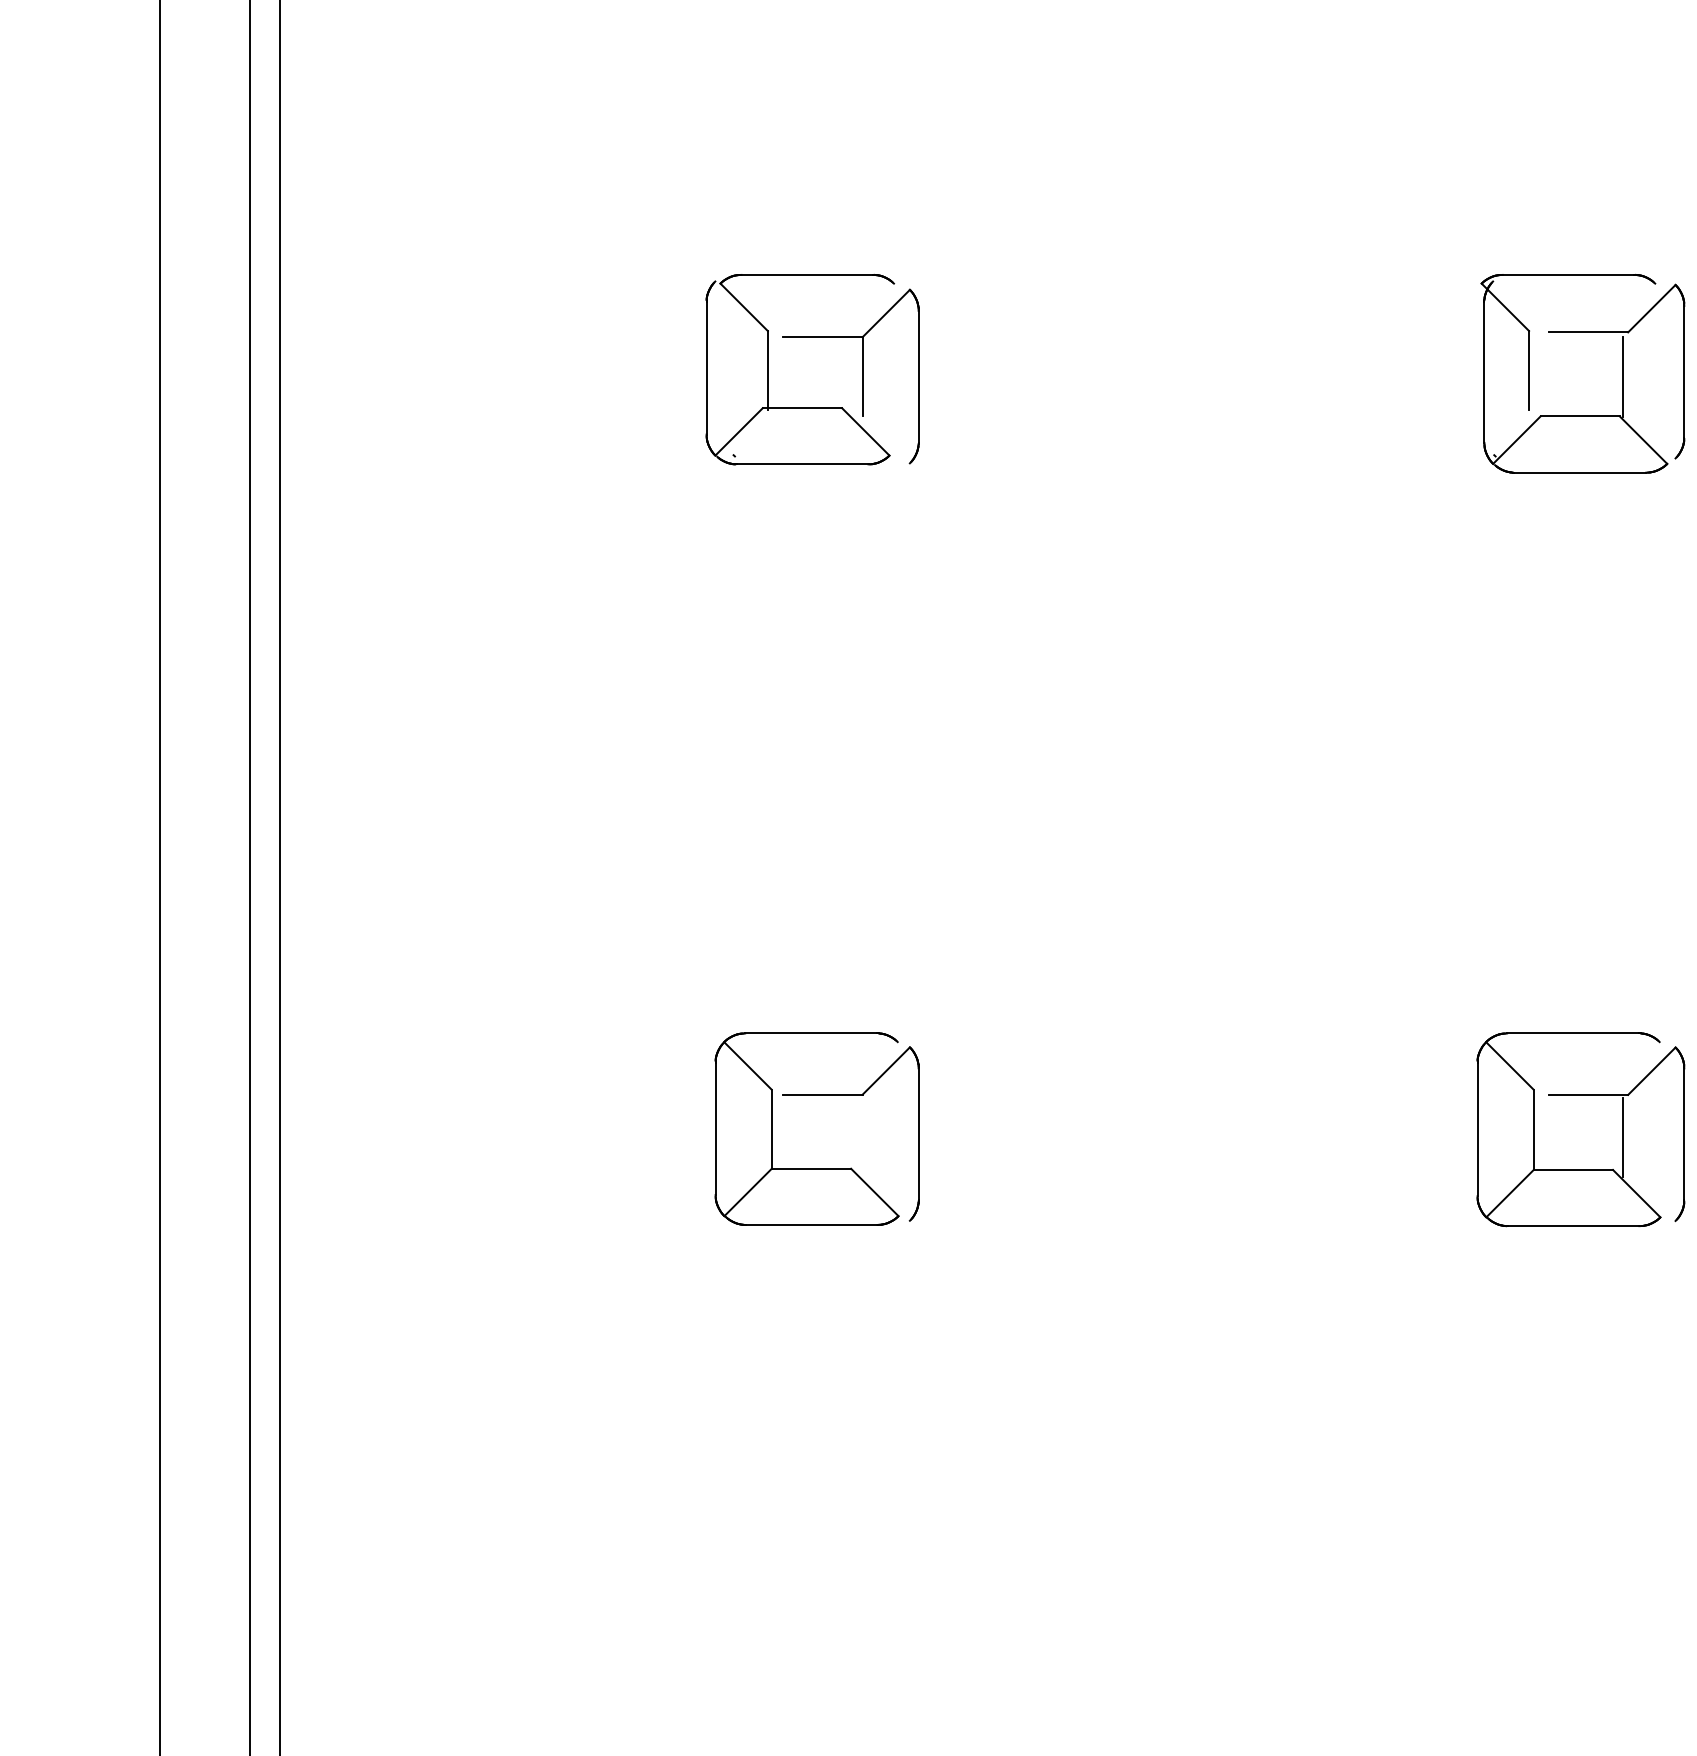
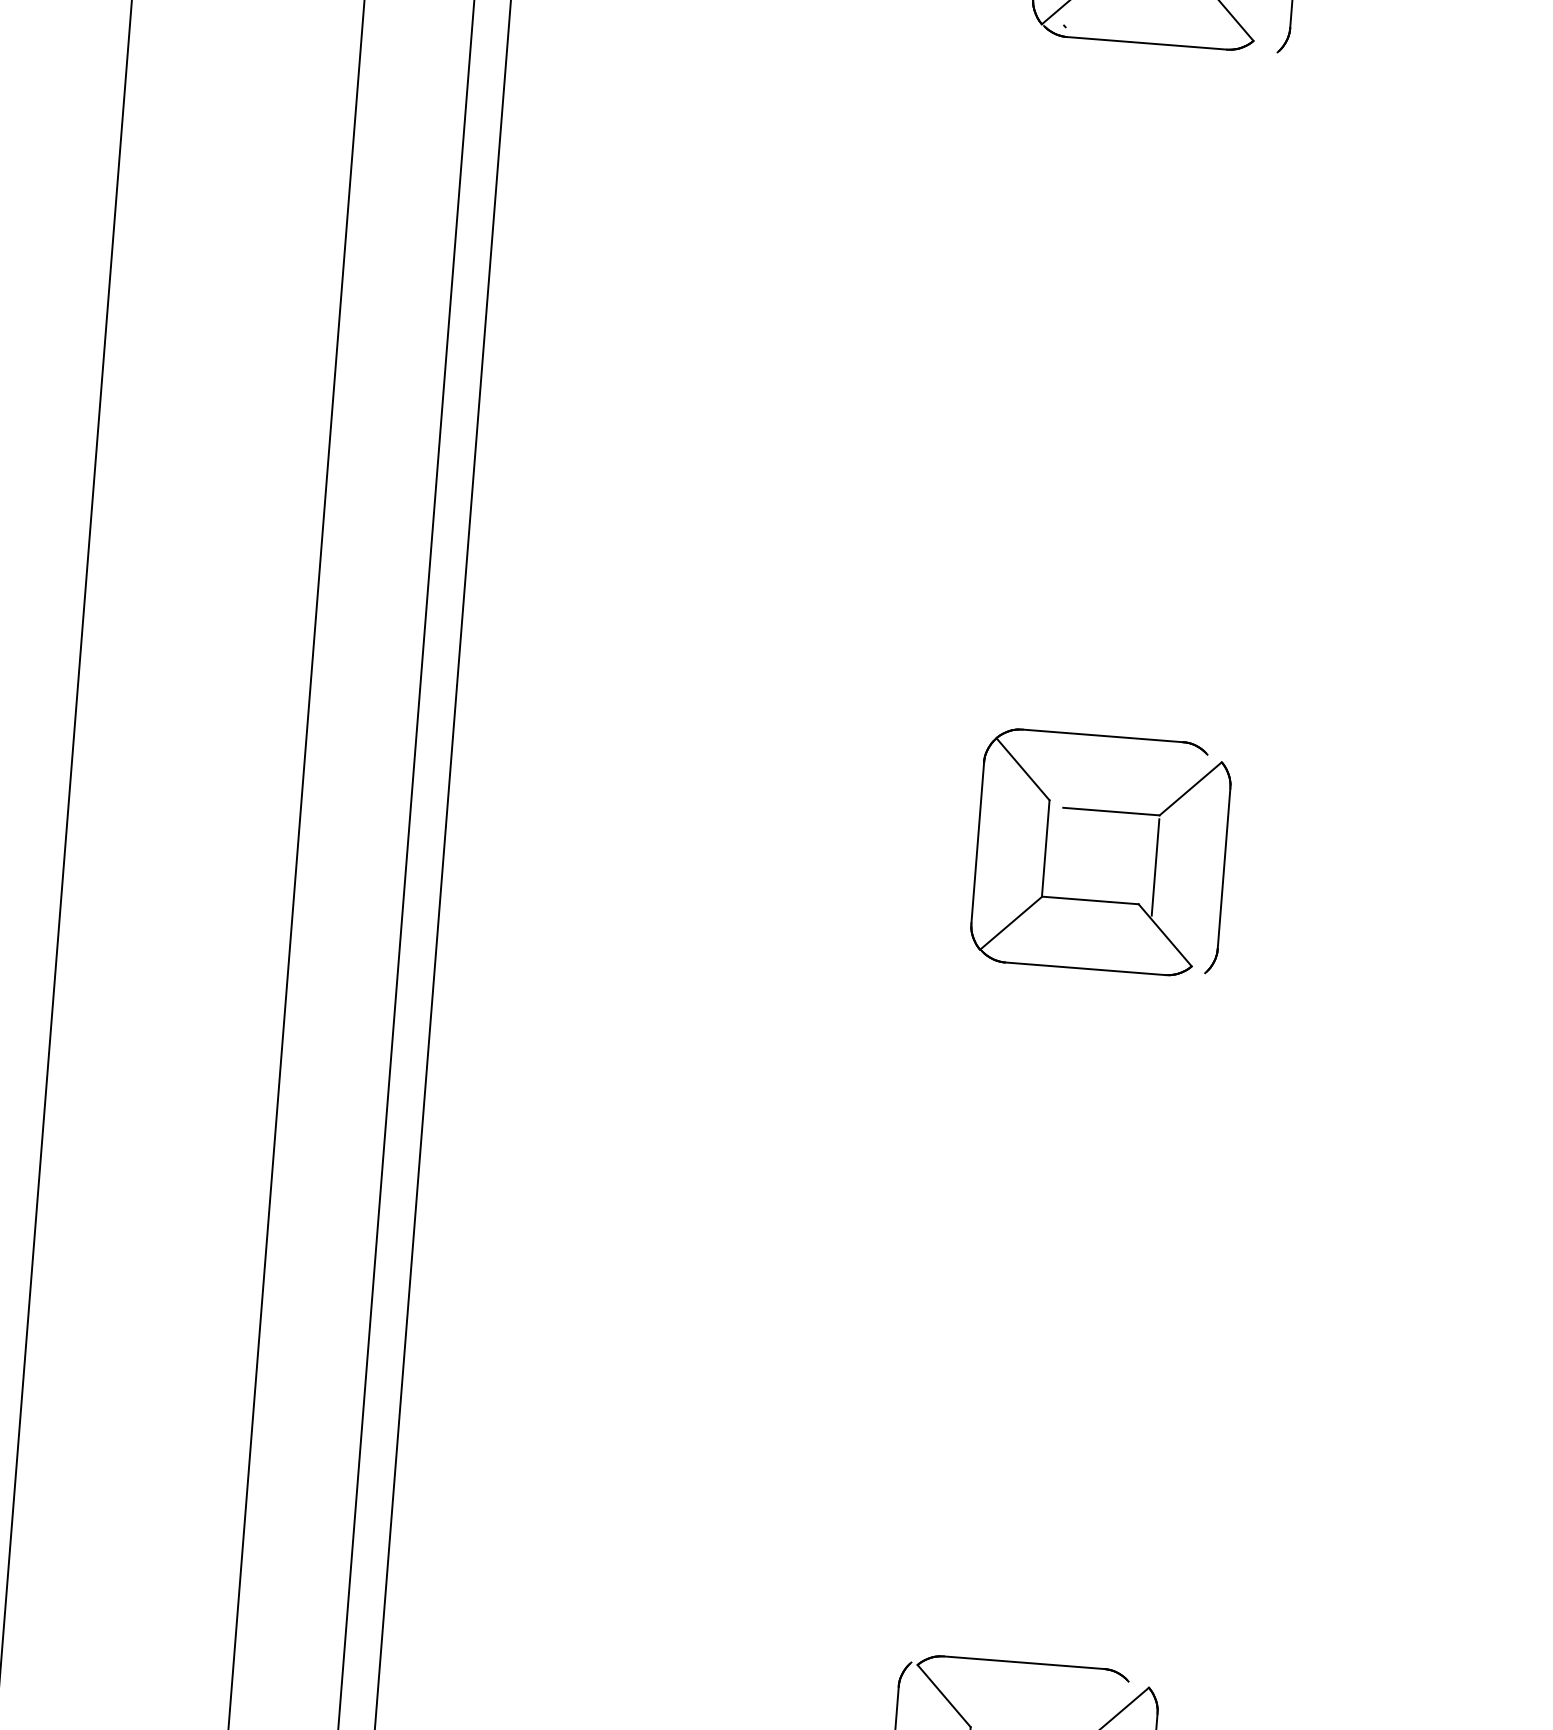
line: (862, 1137) -> (1155, 867), added

